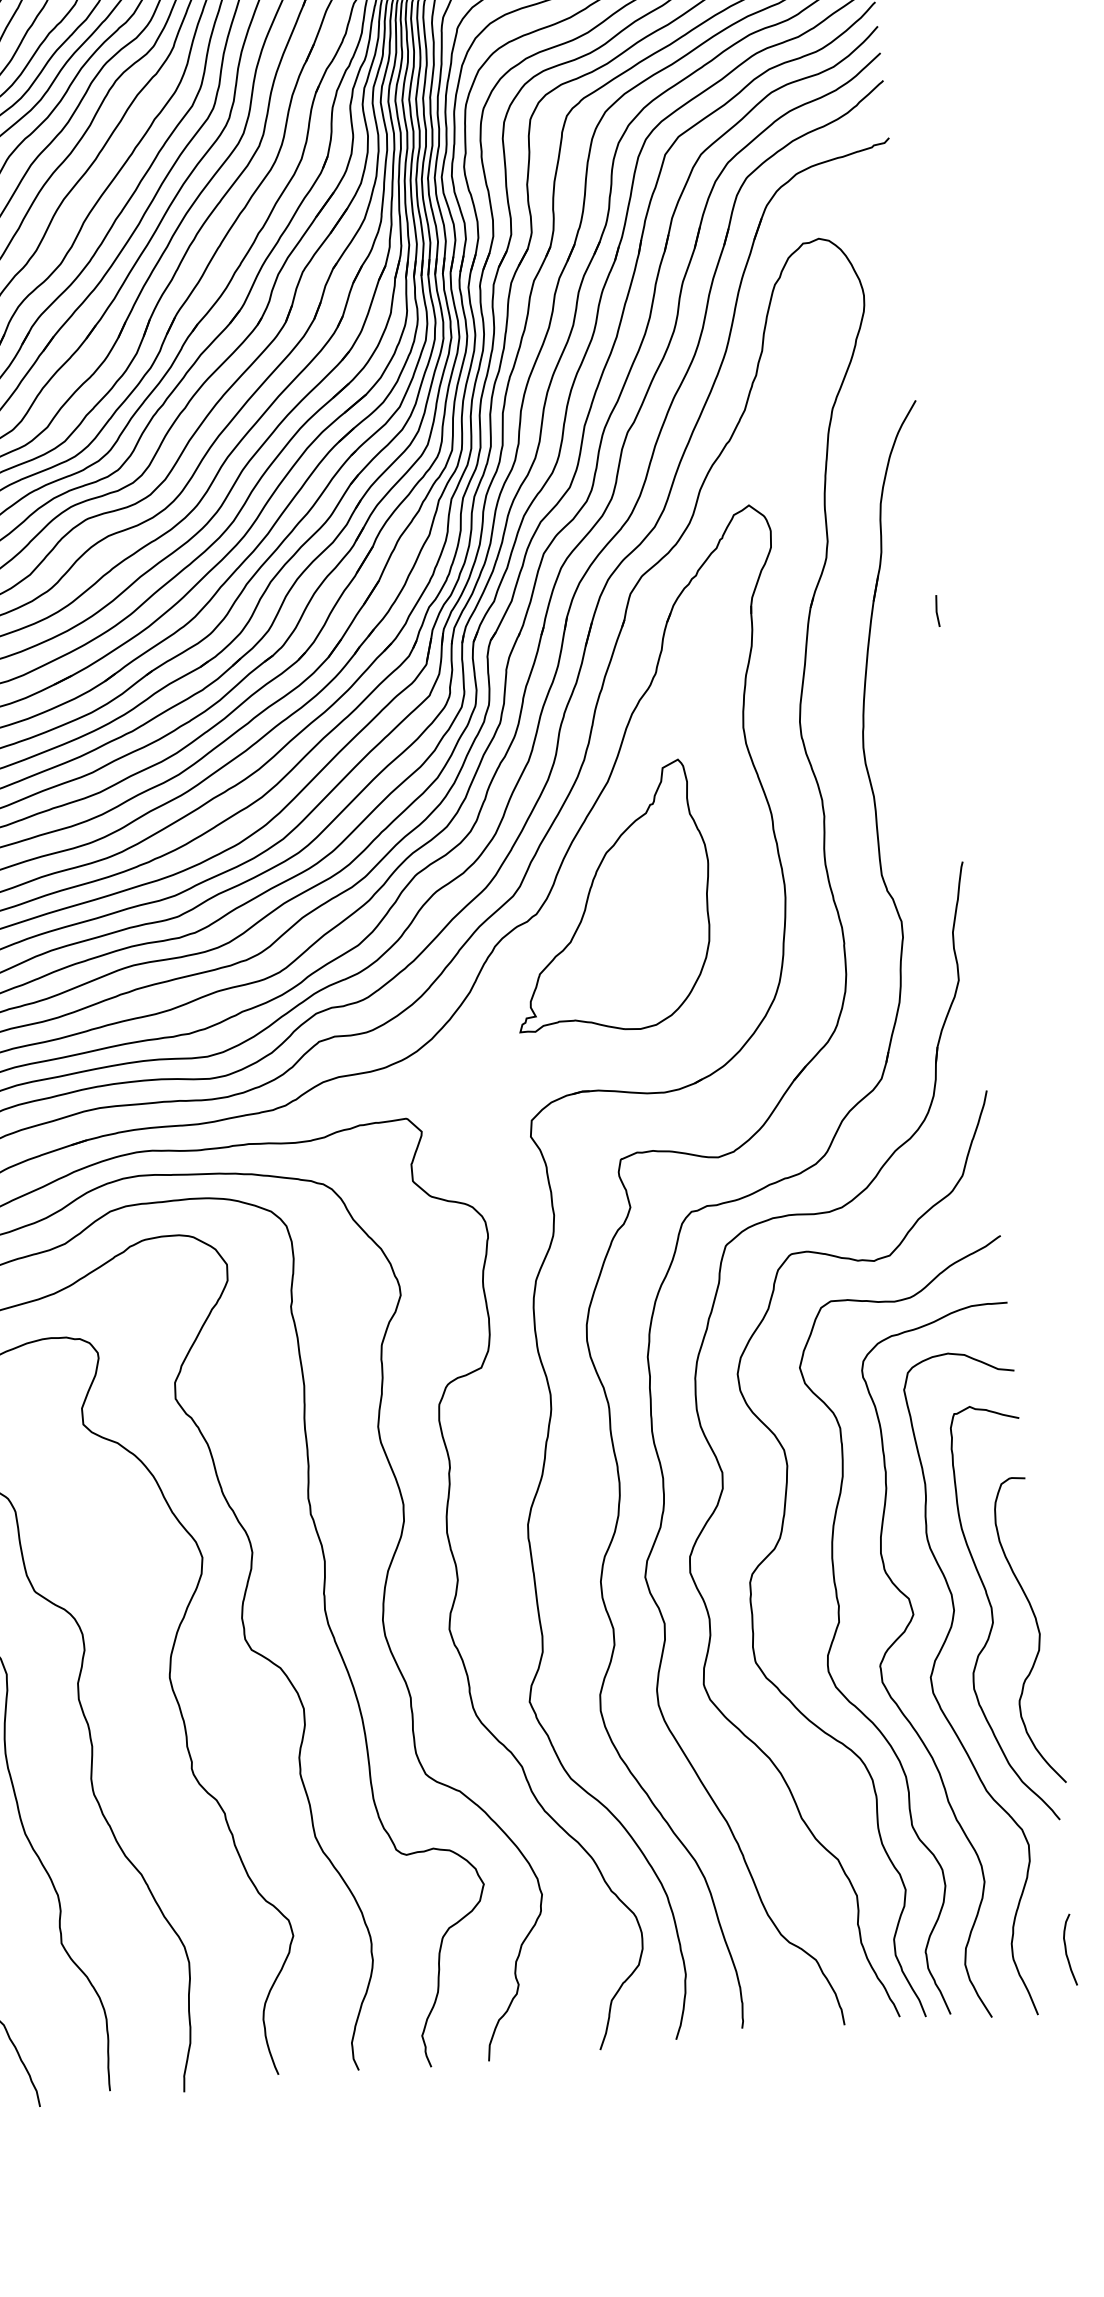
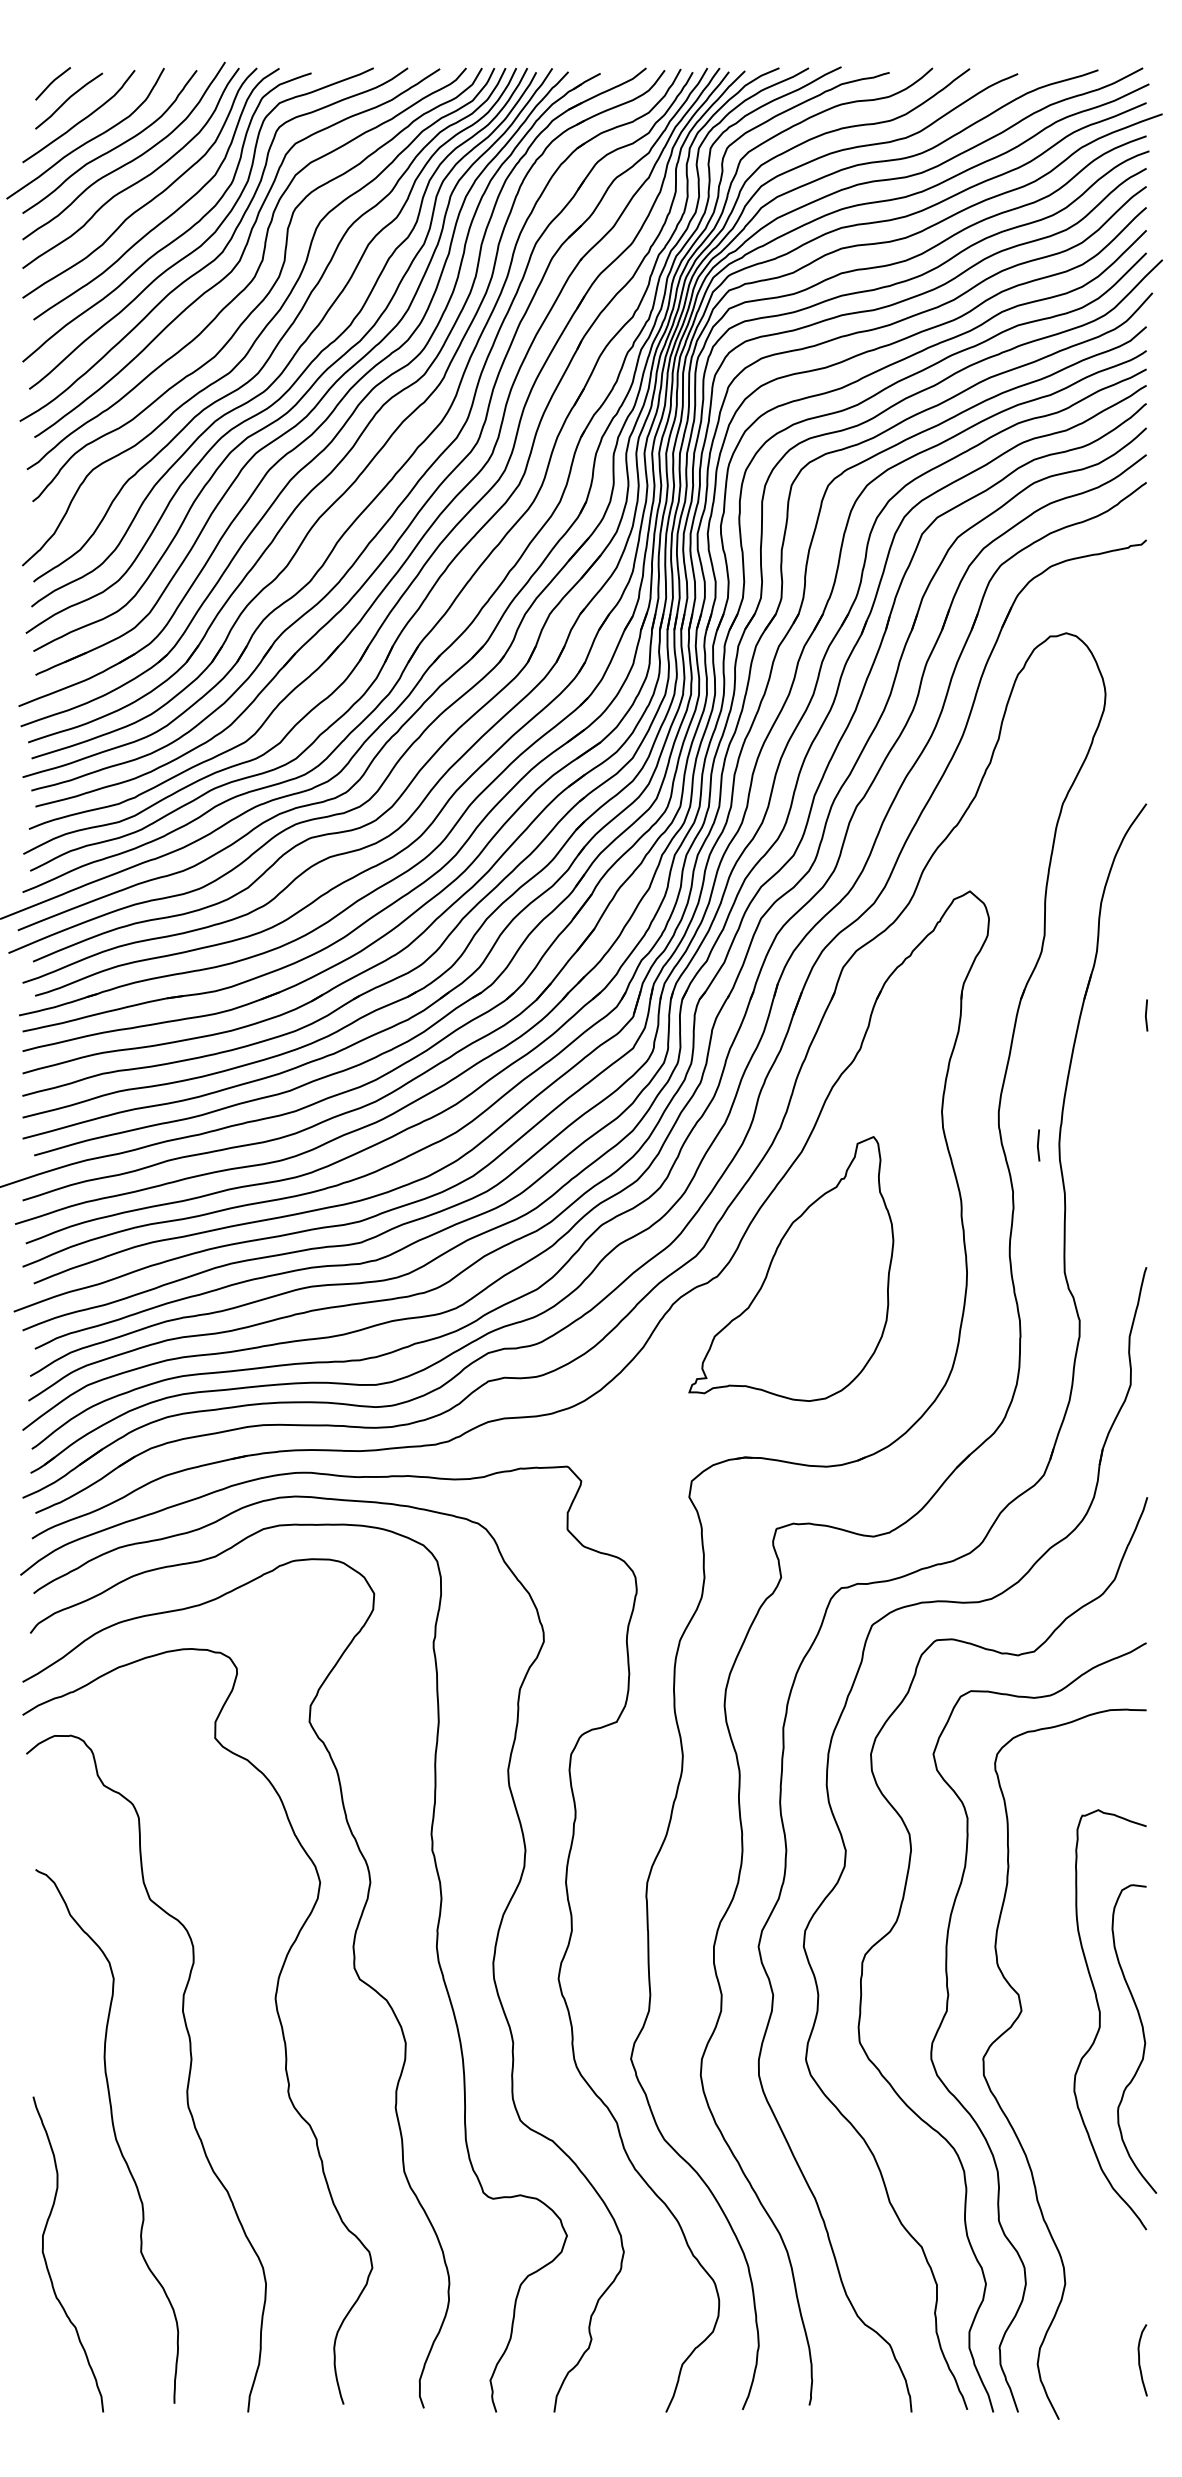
line: (842, 751) -> (1038, 1145), added
curve: (940, 1705) -> (1039, 2104), removed

